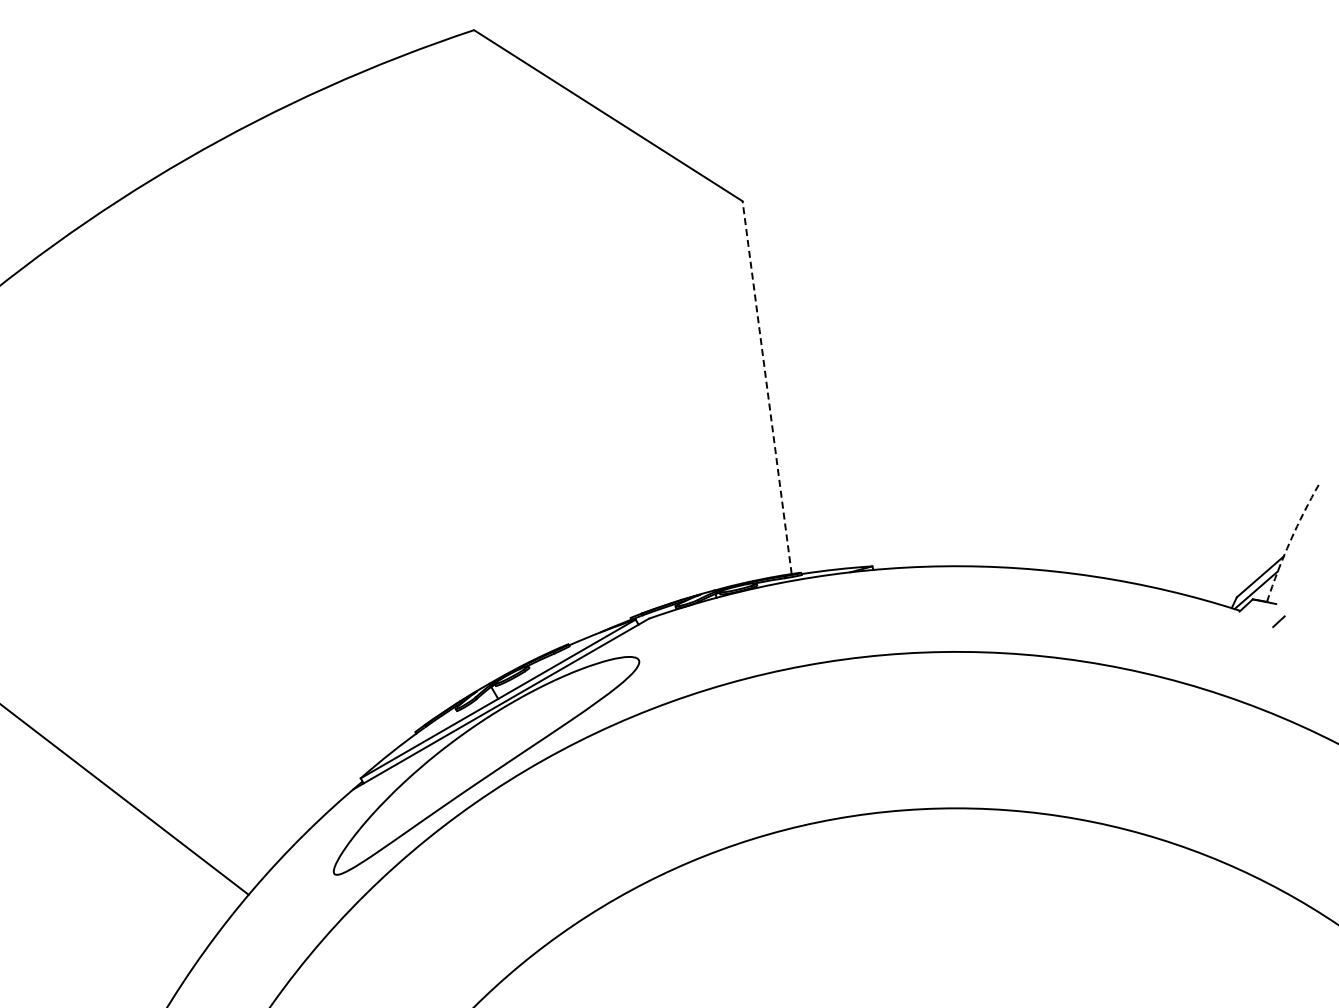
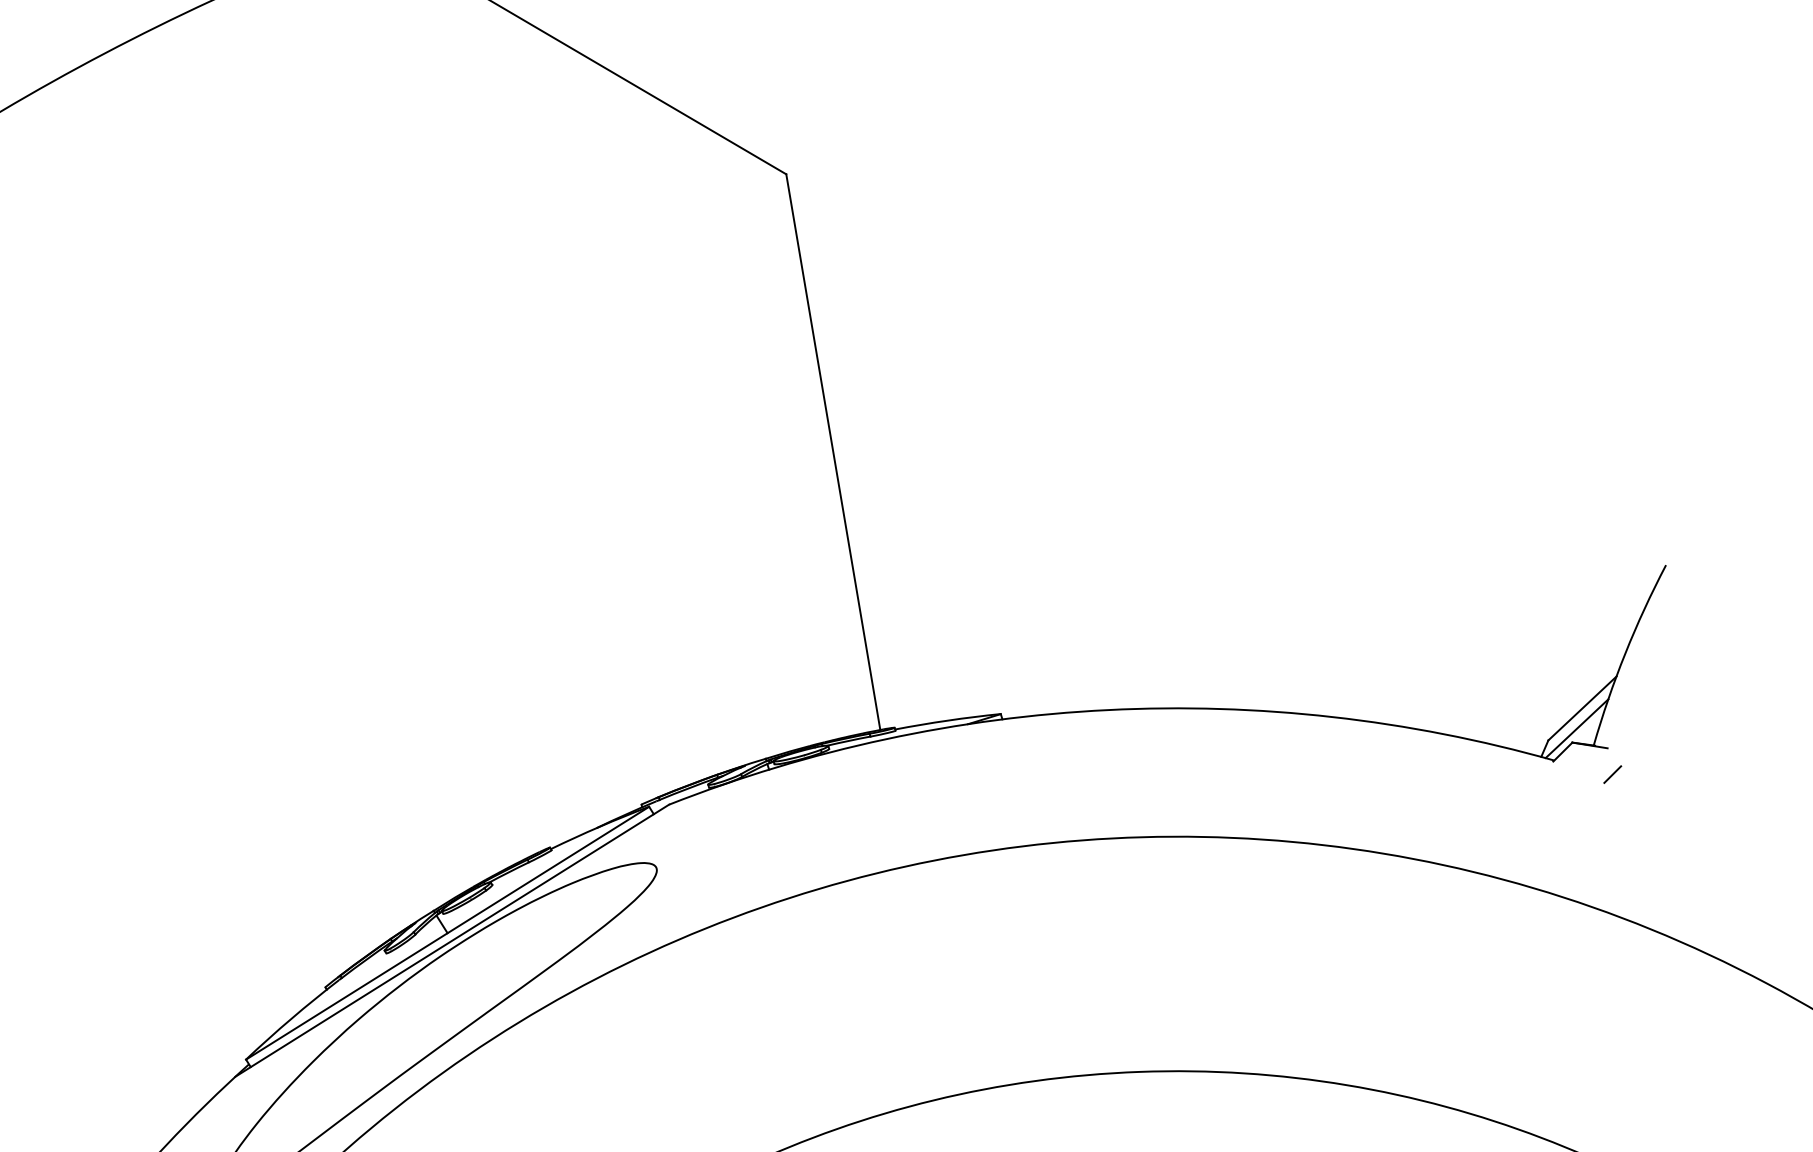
line: (767, 387) -> (833, 451), dashed -> solid
arc: (1290, 541) -> (1625, 653), dashed -> solid

